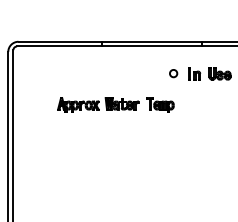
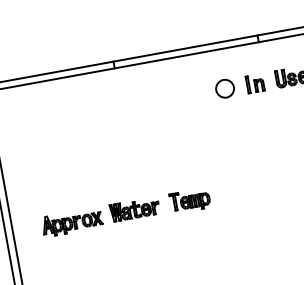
circle: (173, 73) -> (224, 88), size x1.67
part: (115, 104) -> (125, 212), moved

